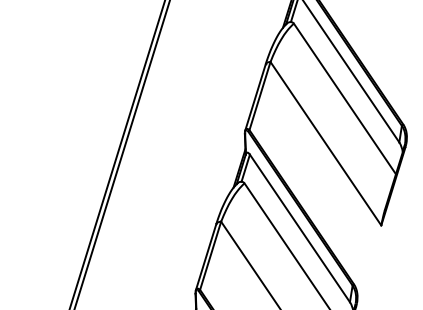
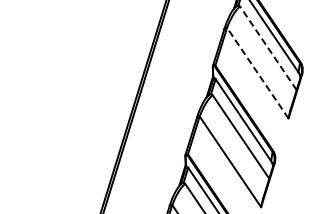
line: (345, 97) -> (268, 47), solid -> dashed
line: (325, 144) -> (257, 73), solid -> dashed

